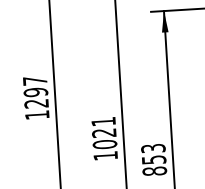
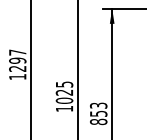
text: (103, 121) -> (64, 84), 1021 -> 1025

